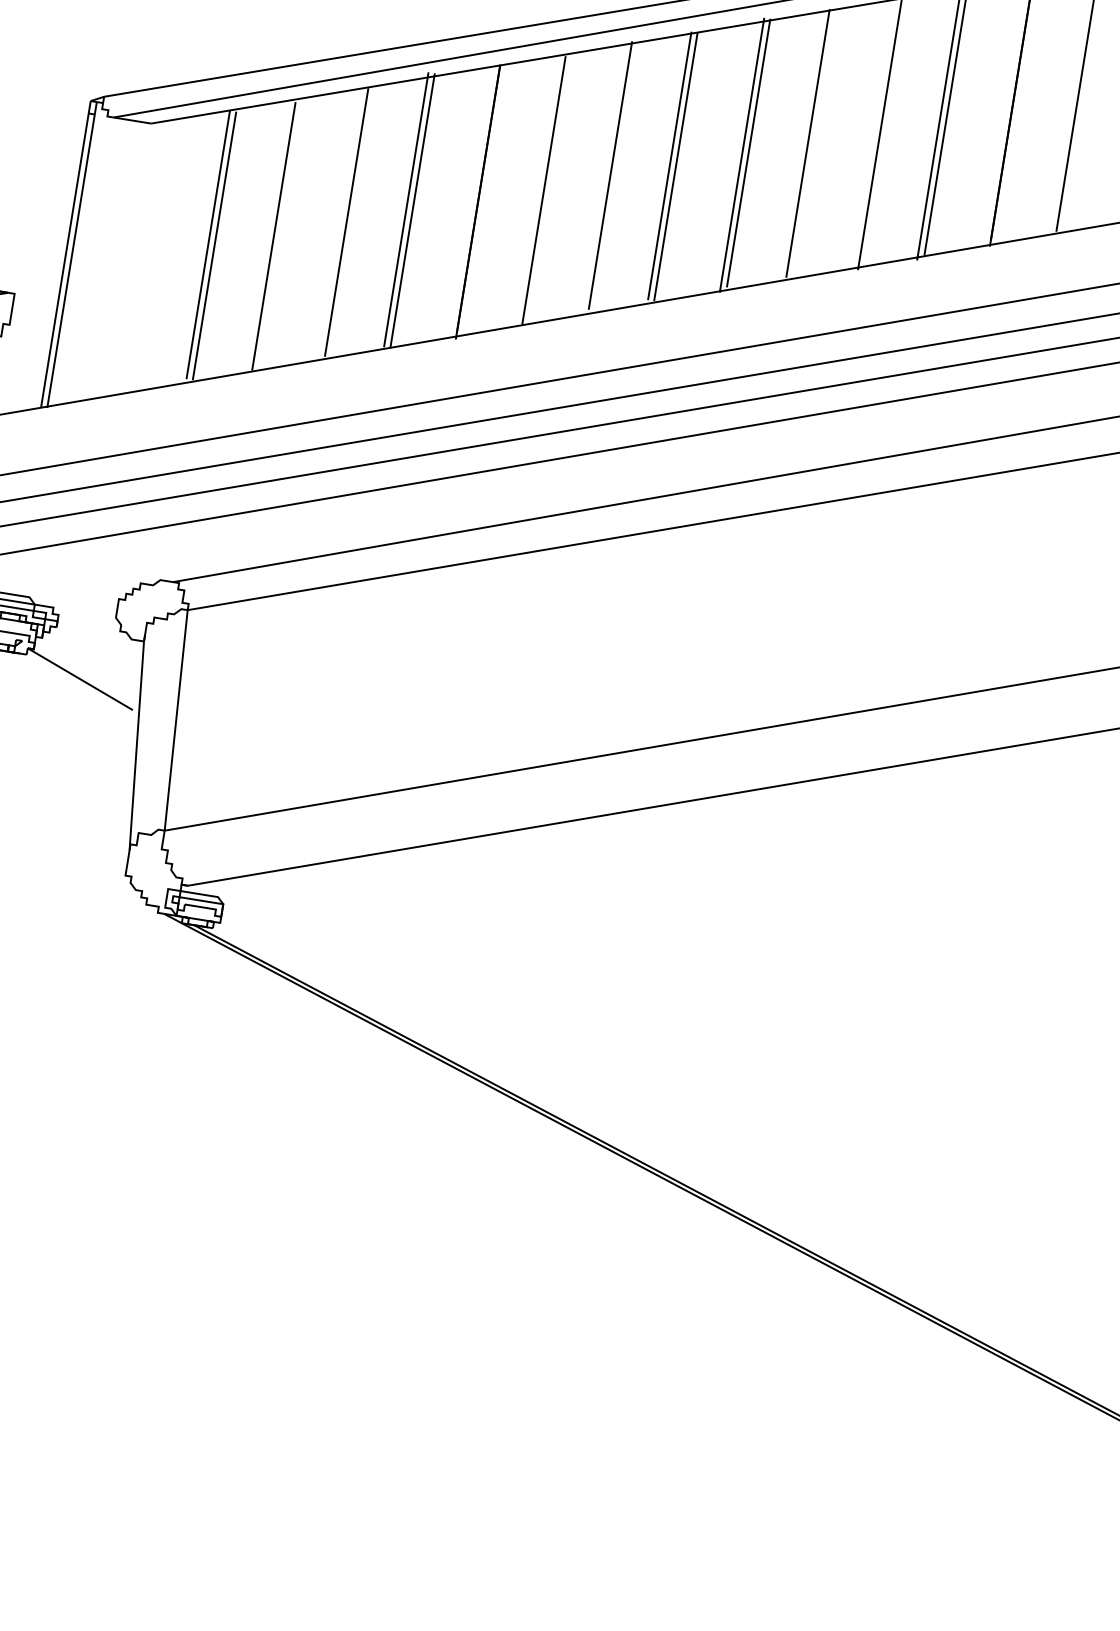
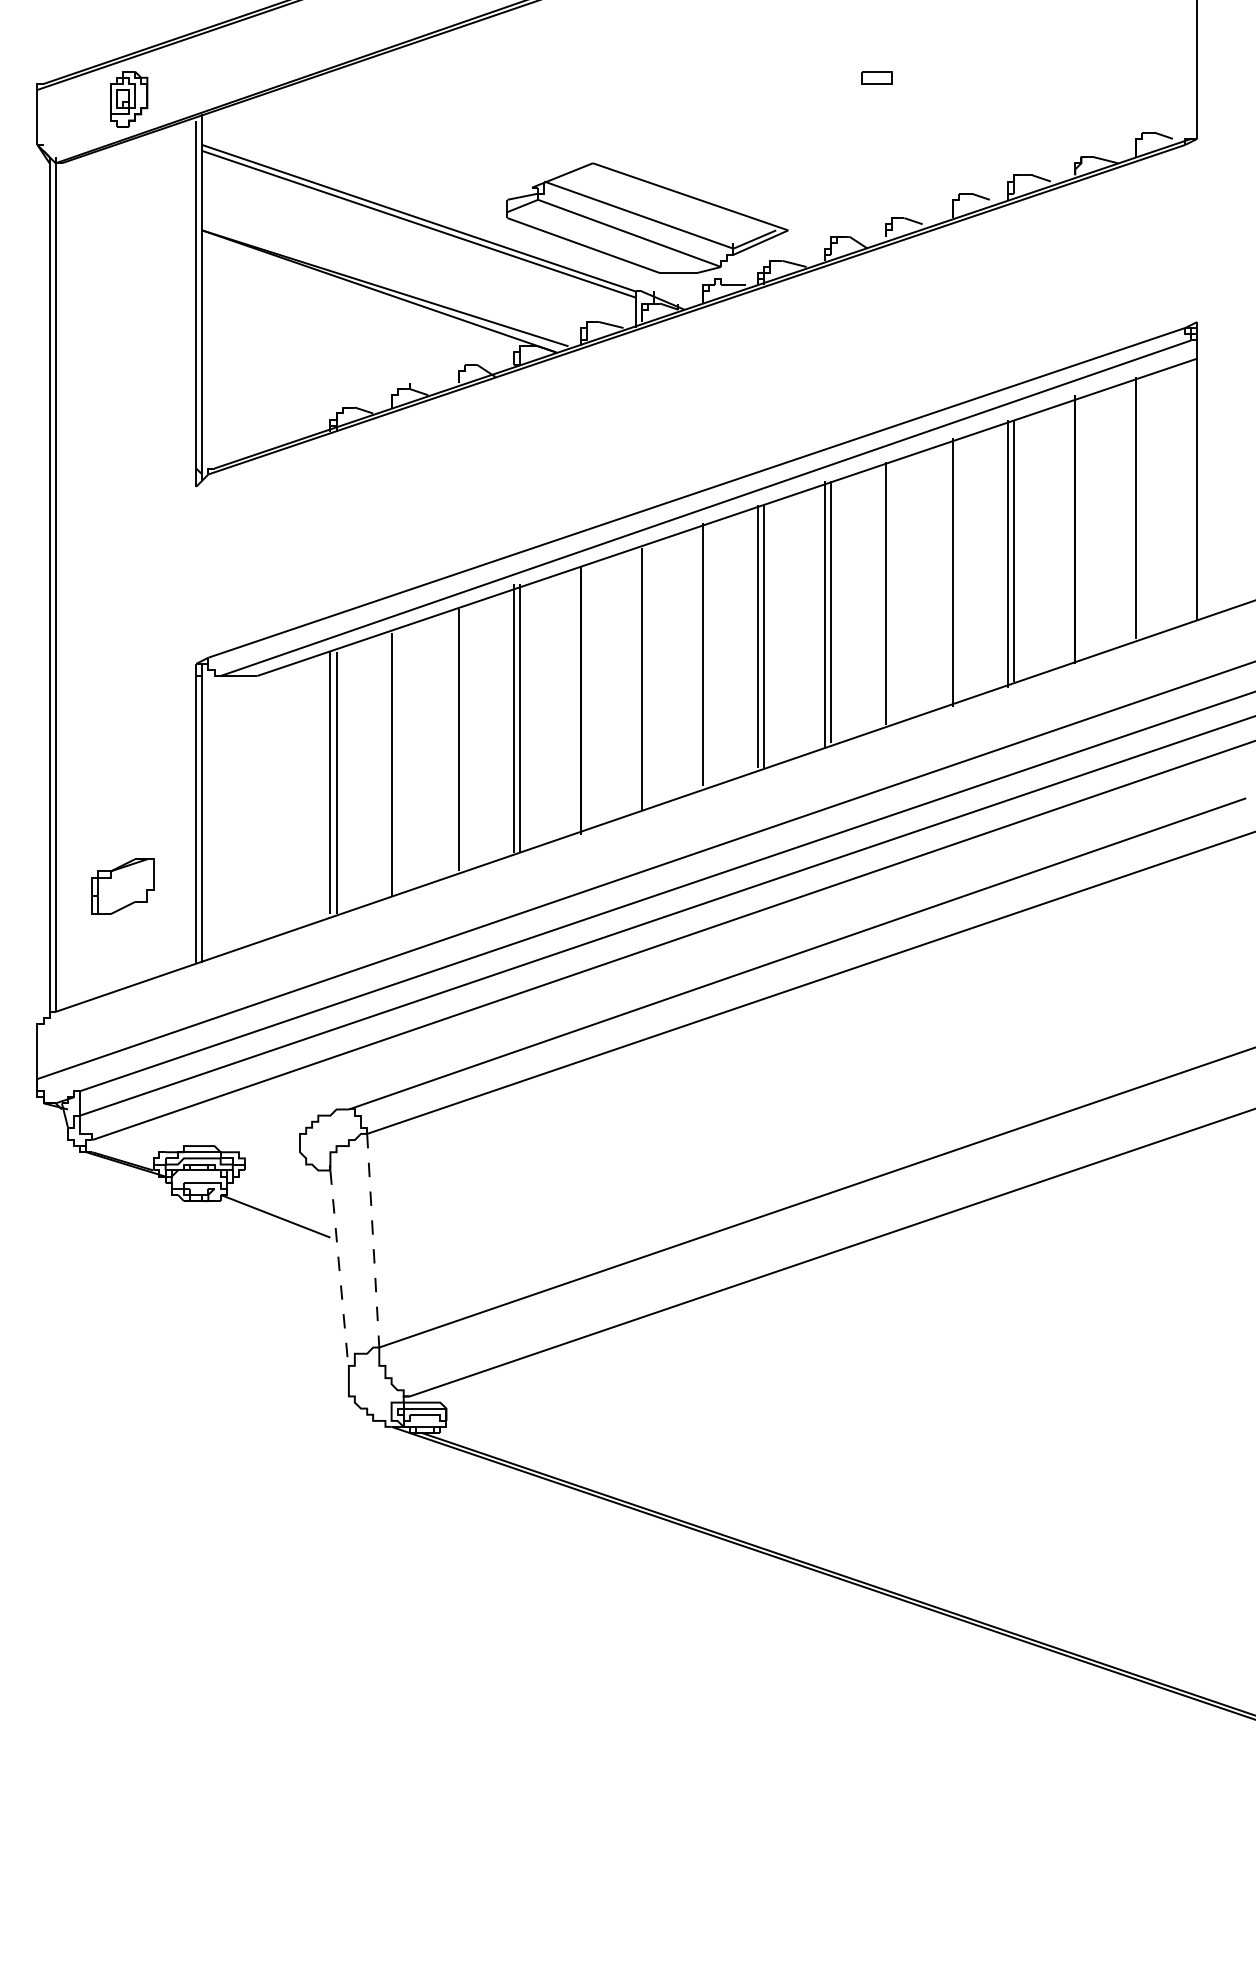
line: (176, 720) -> (373, 1240), solid -> dashed
line: (136, 746) -> (339, 1271), solid -> dashed

